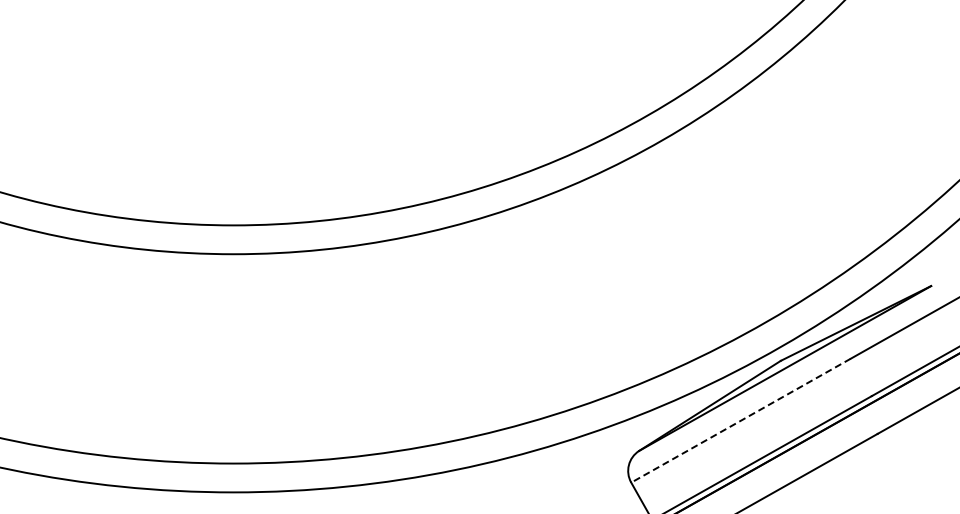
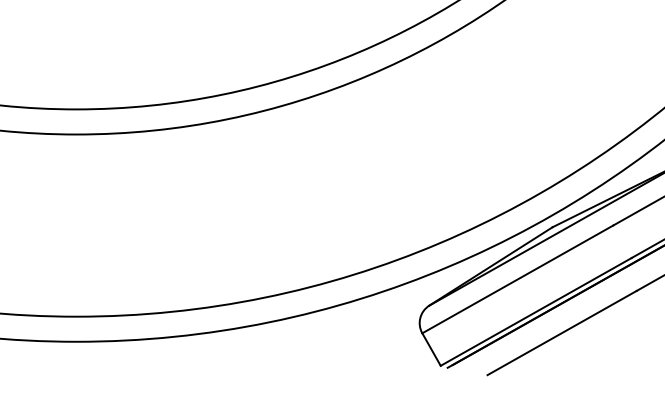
line: (740, 420) -> (517, 279), dashed -> solid

